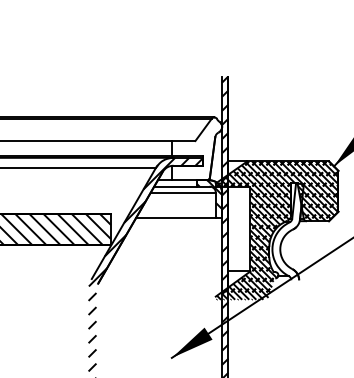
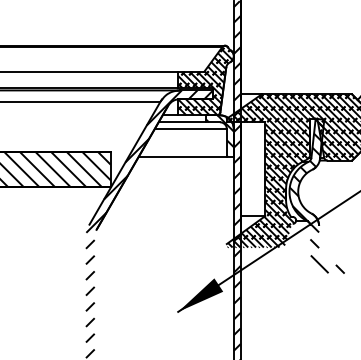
hatch: (196, 148) -> (205, 80), added
hatch: (297, 253) -> (317, 196), added

